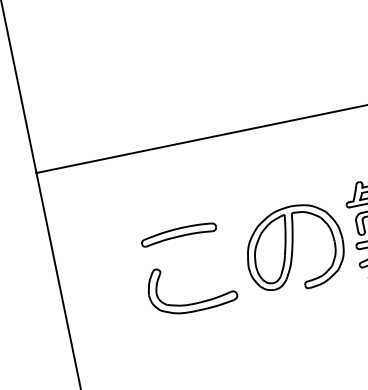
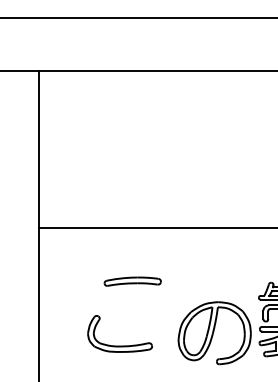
part: (178, 234) -> (132, 281), moved
part: (294, 248) -> (214, 333), moved
part: (193, 302) -> (119, 345), moved

